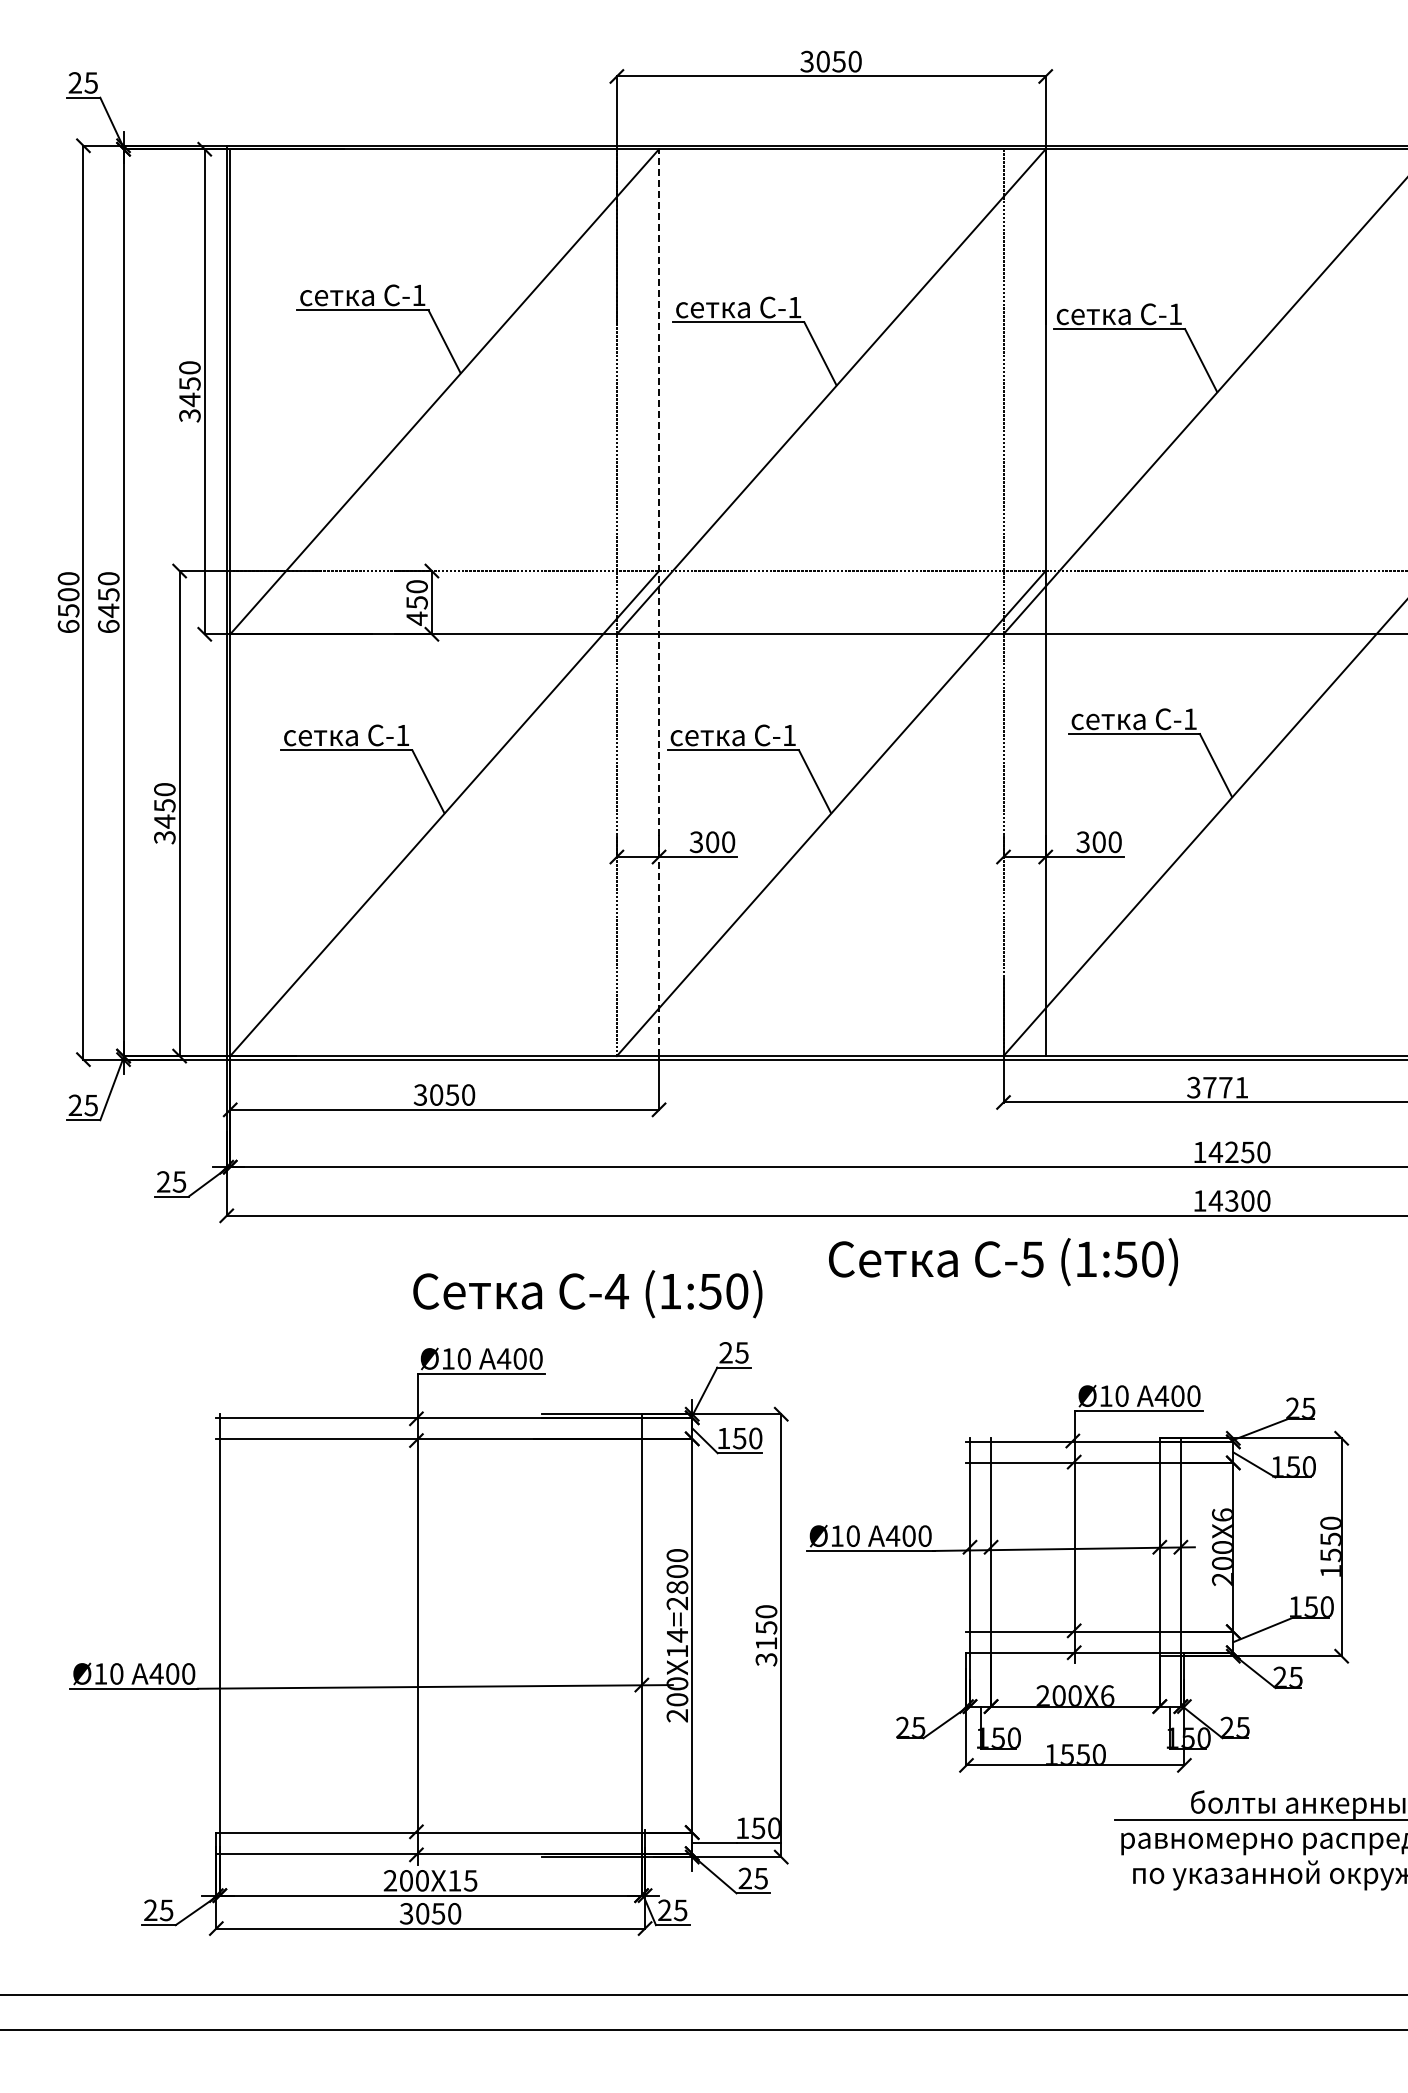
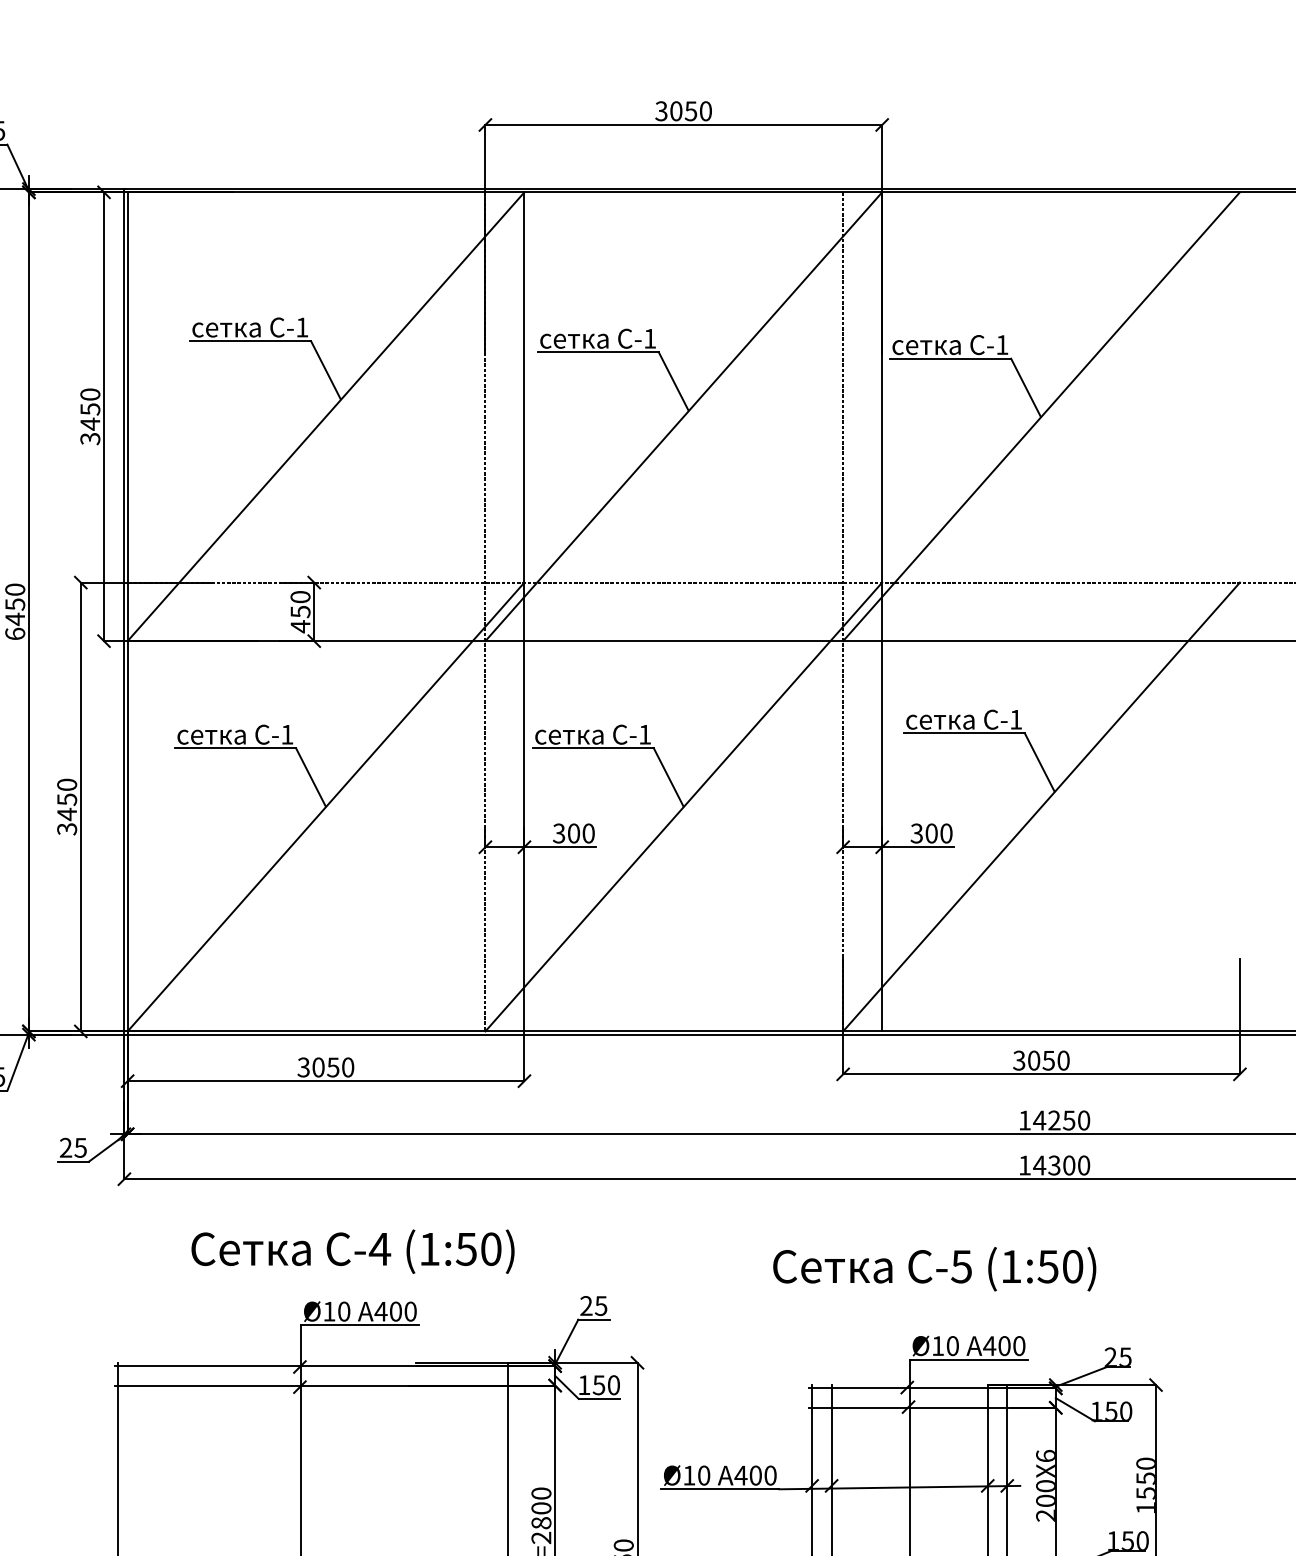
line: (659, 602) -> (524, 611), dashed -> solid
text: (1225, 1087) -> (1048, 1060), 3771 -> 3050
text: (1003, 1262) -> (934, 1269), moved
text: (587, 1294) -> (352, 1252), moved

